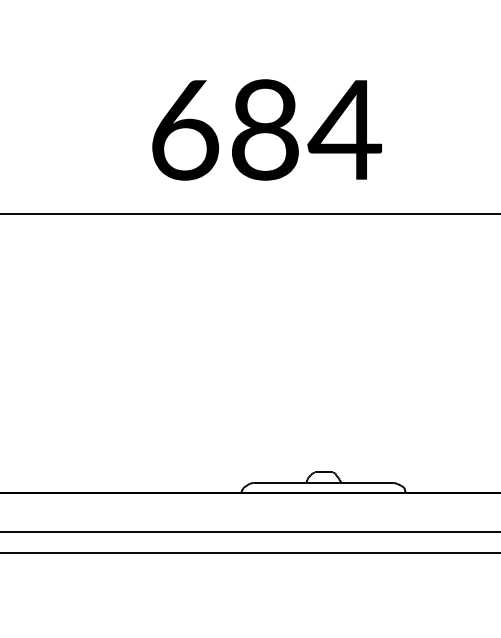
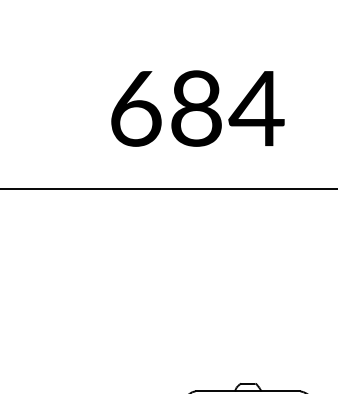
text: (267, 129) -> (198, 108), moved

